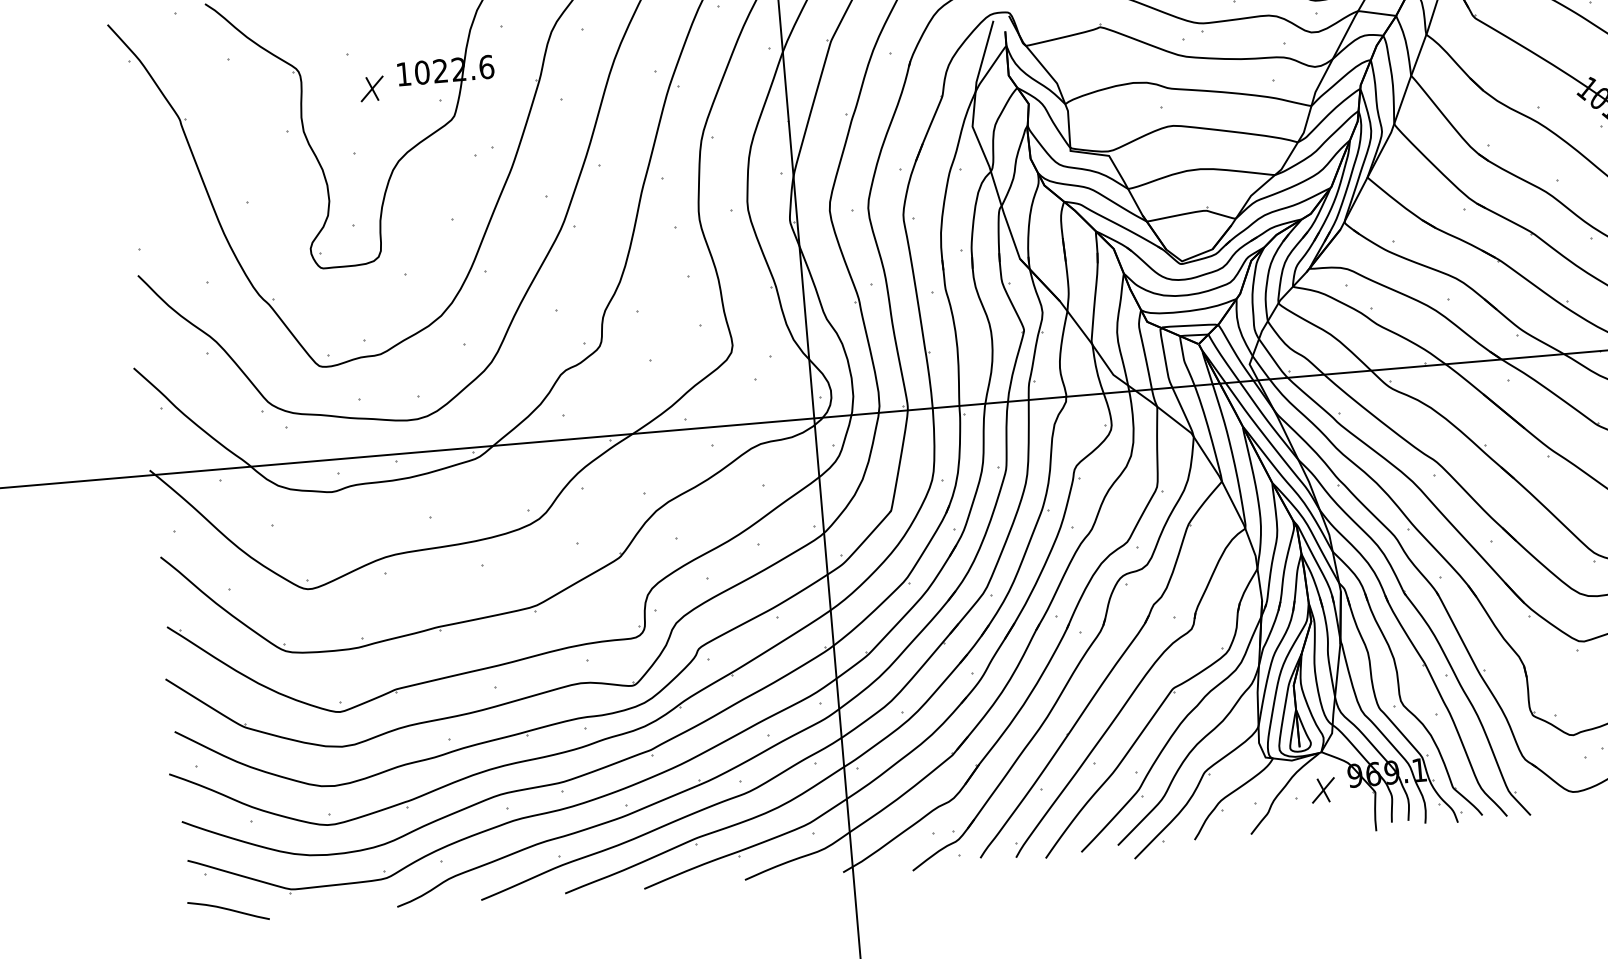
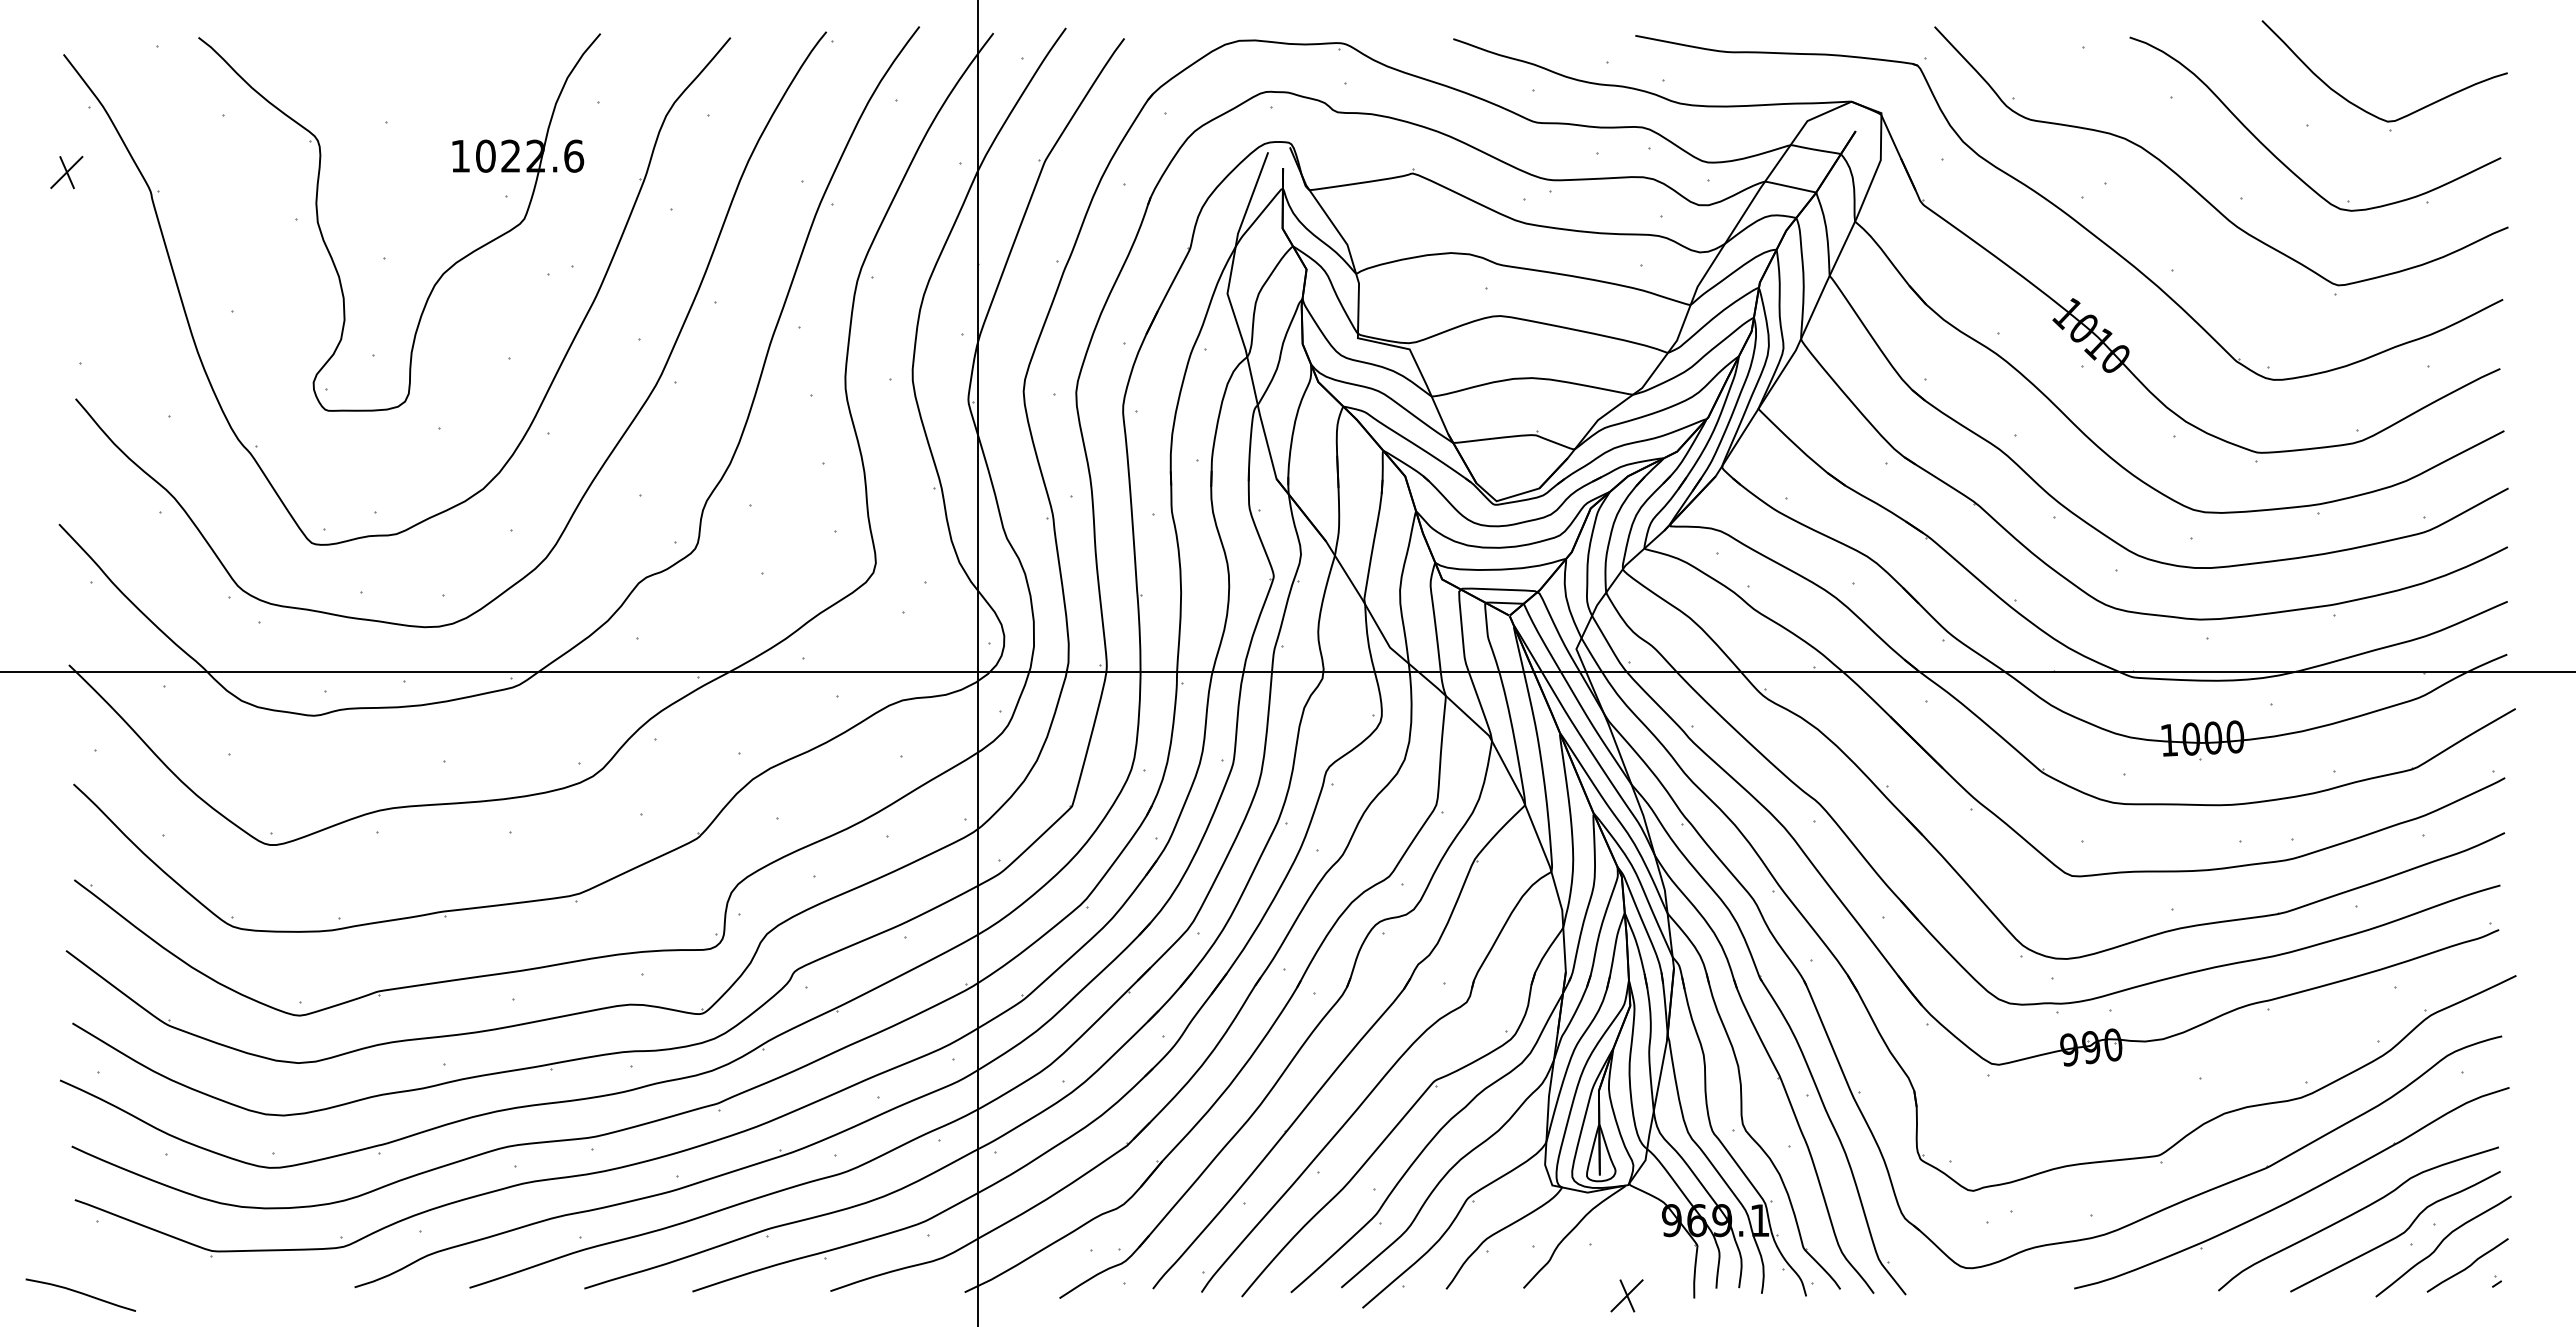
part: (371, 88) -> (66, 172), moved
part: (1322, 790) -> (1626, 1295), moved
curve: (228, 909) -> (80, 1293), moved

